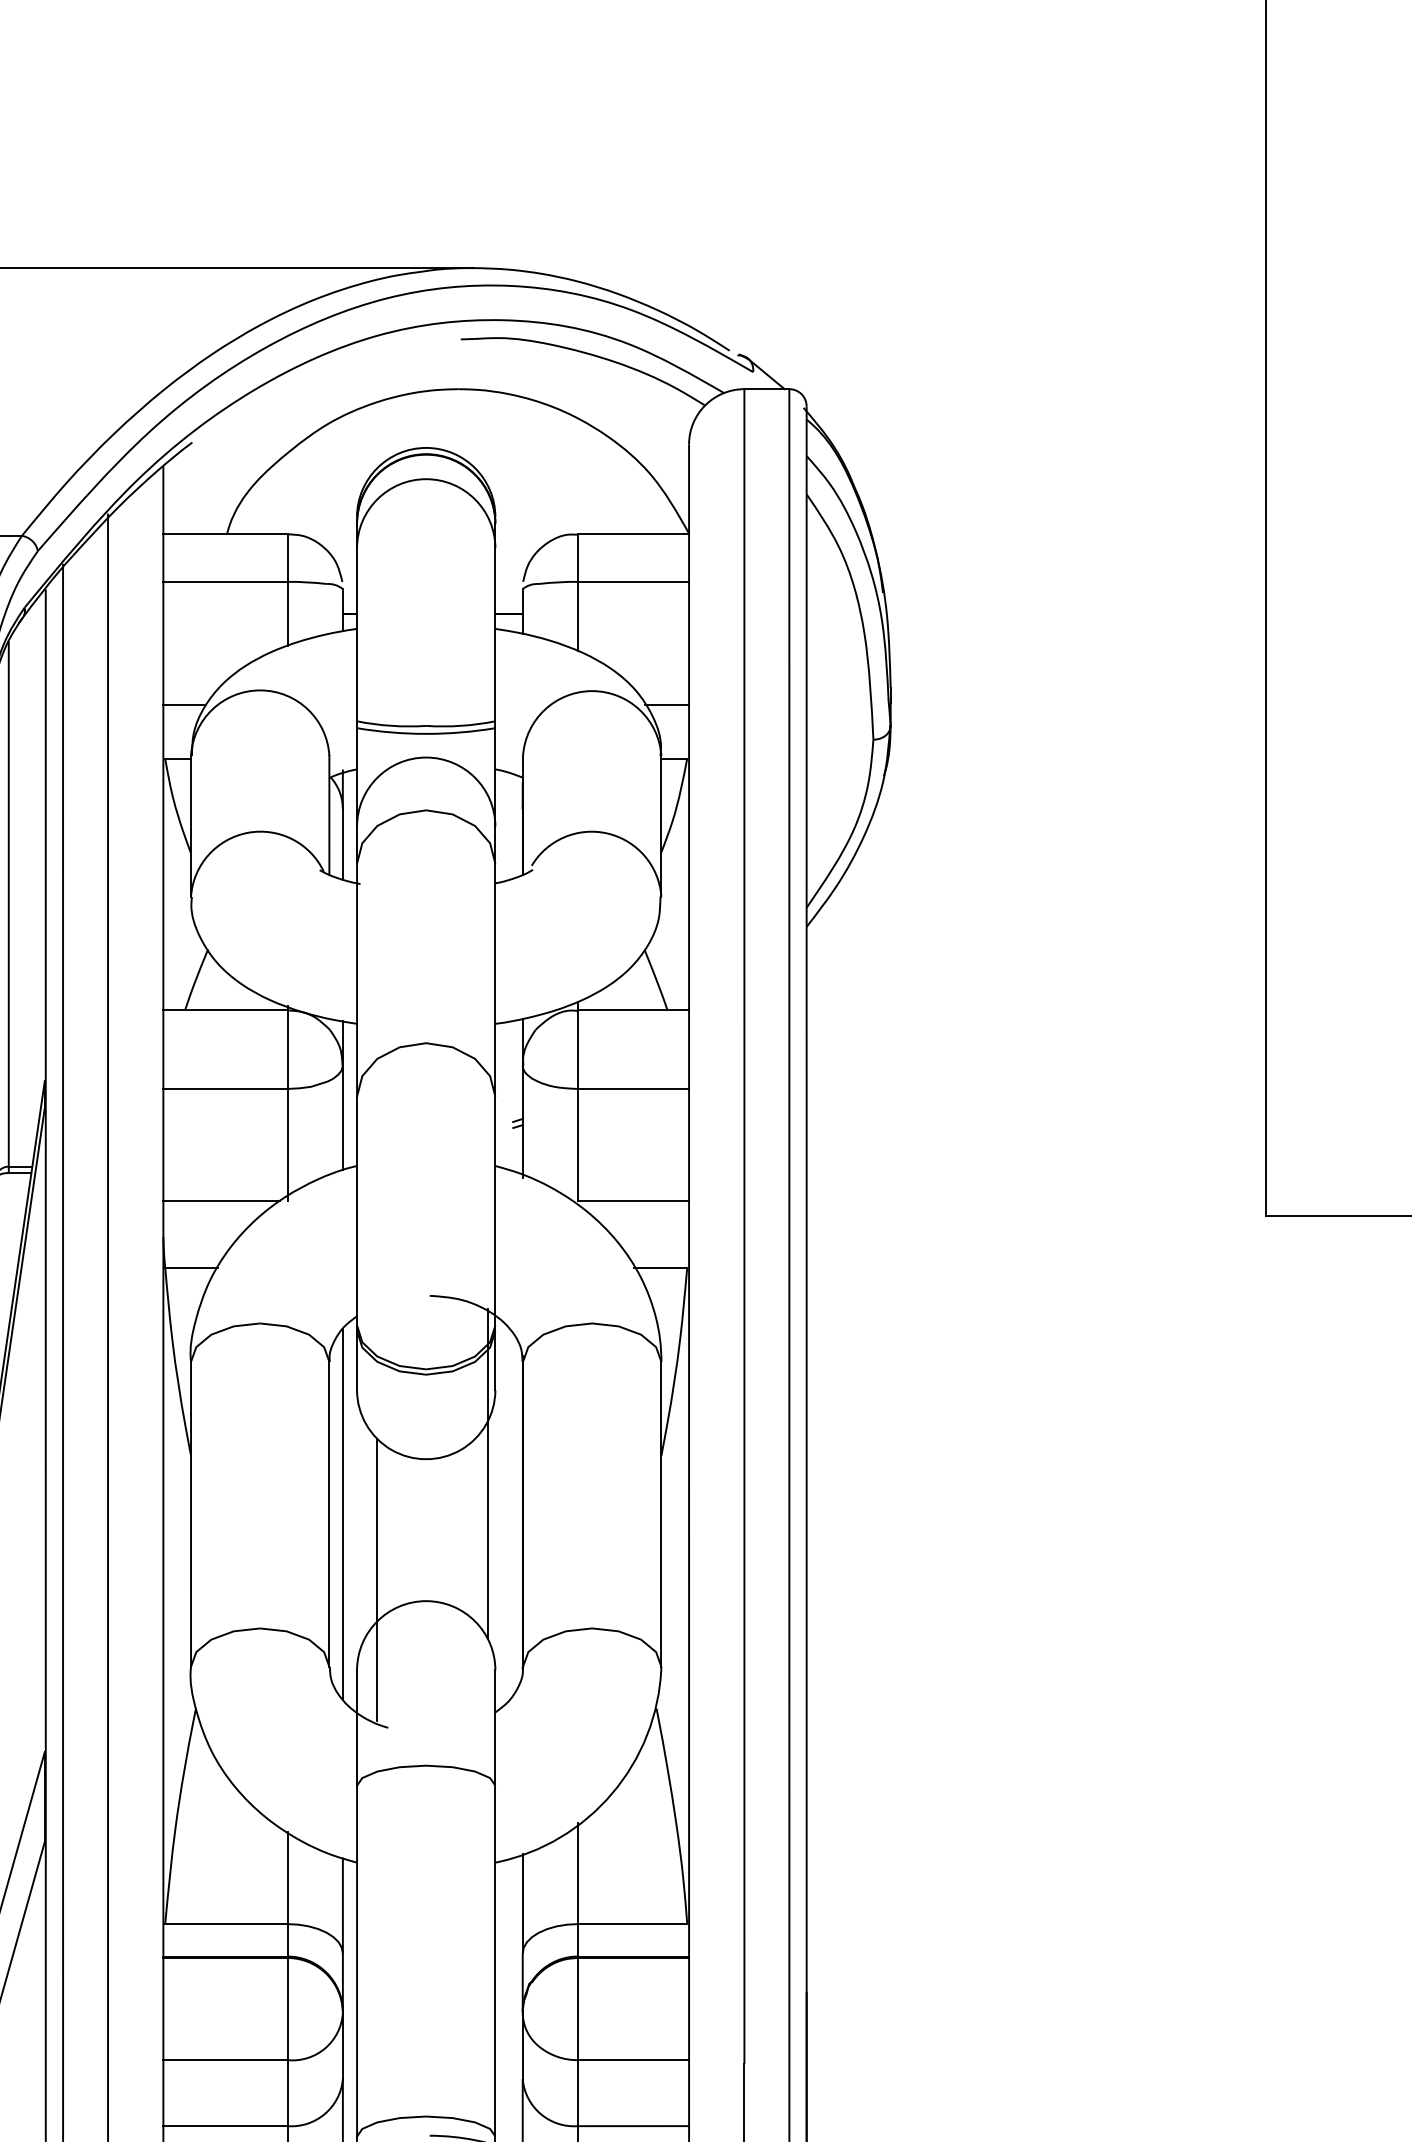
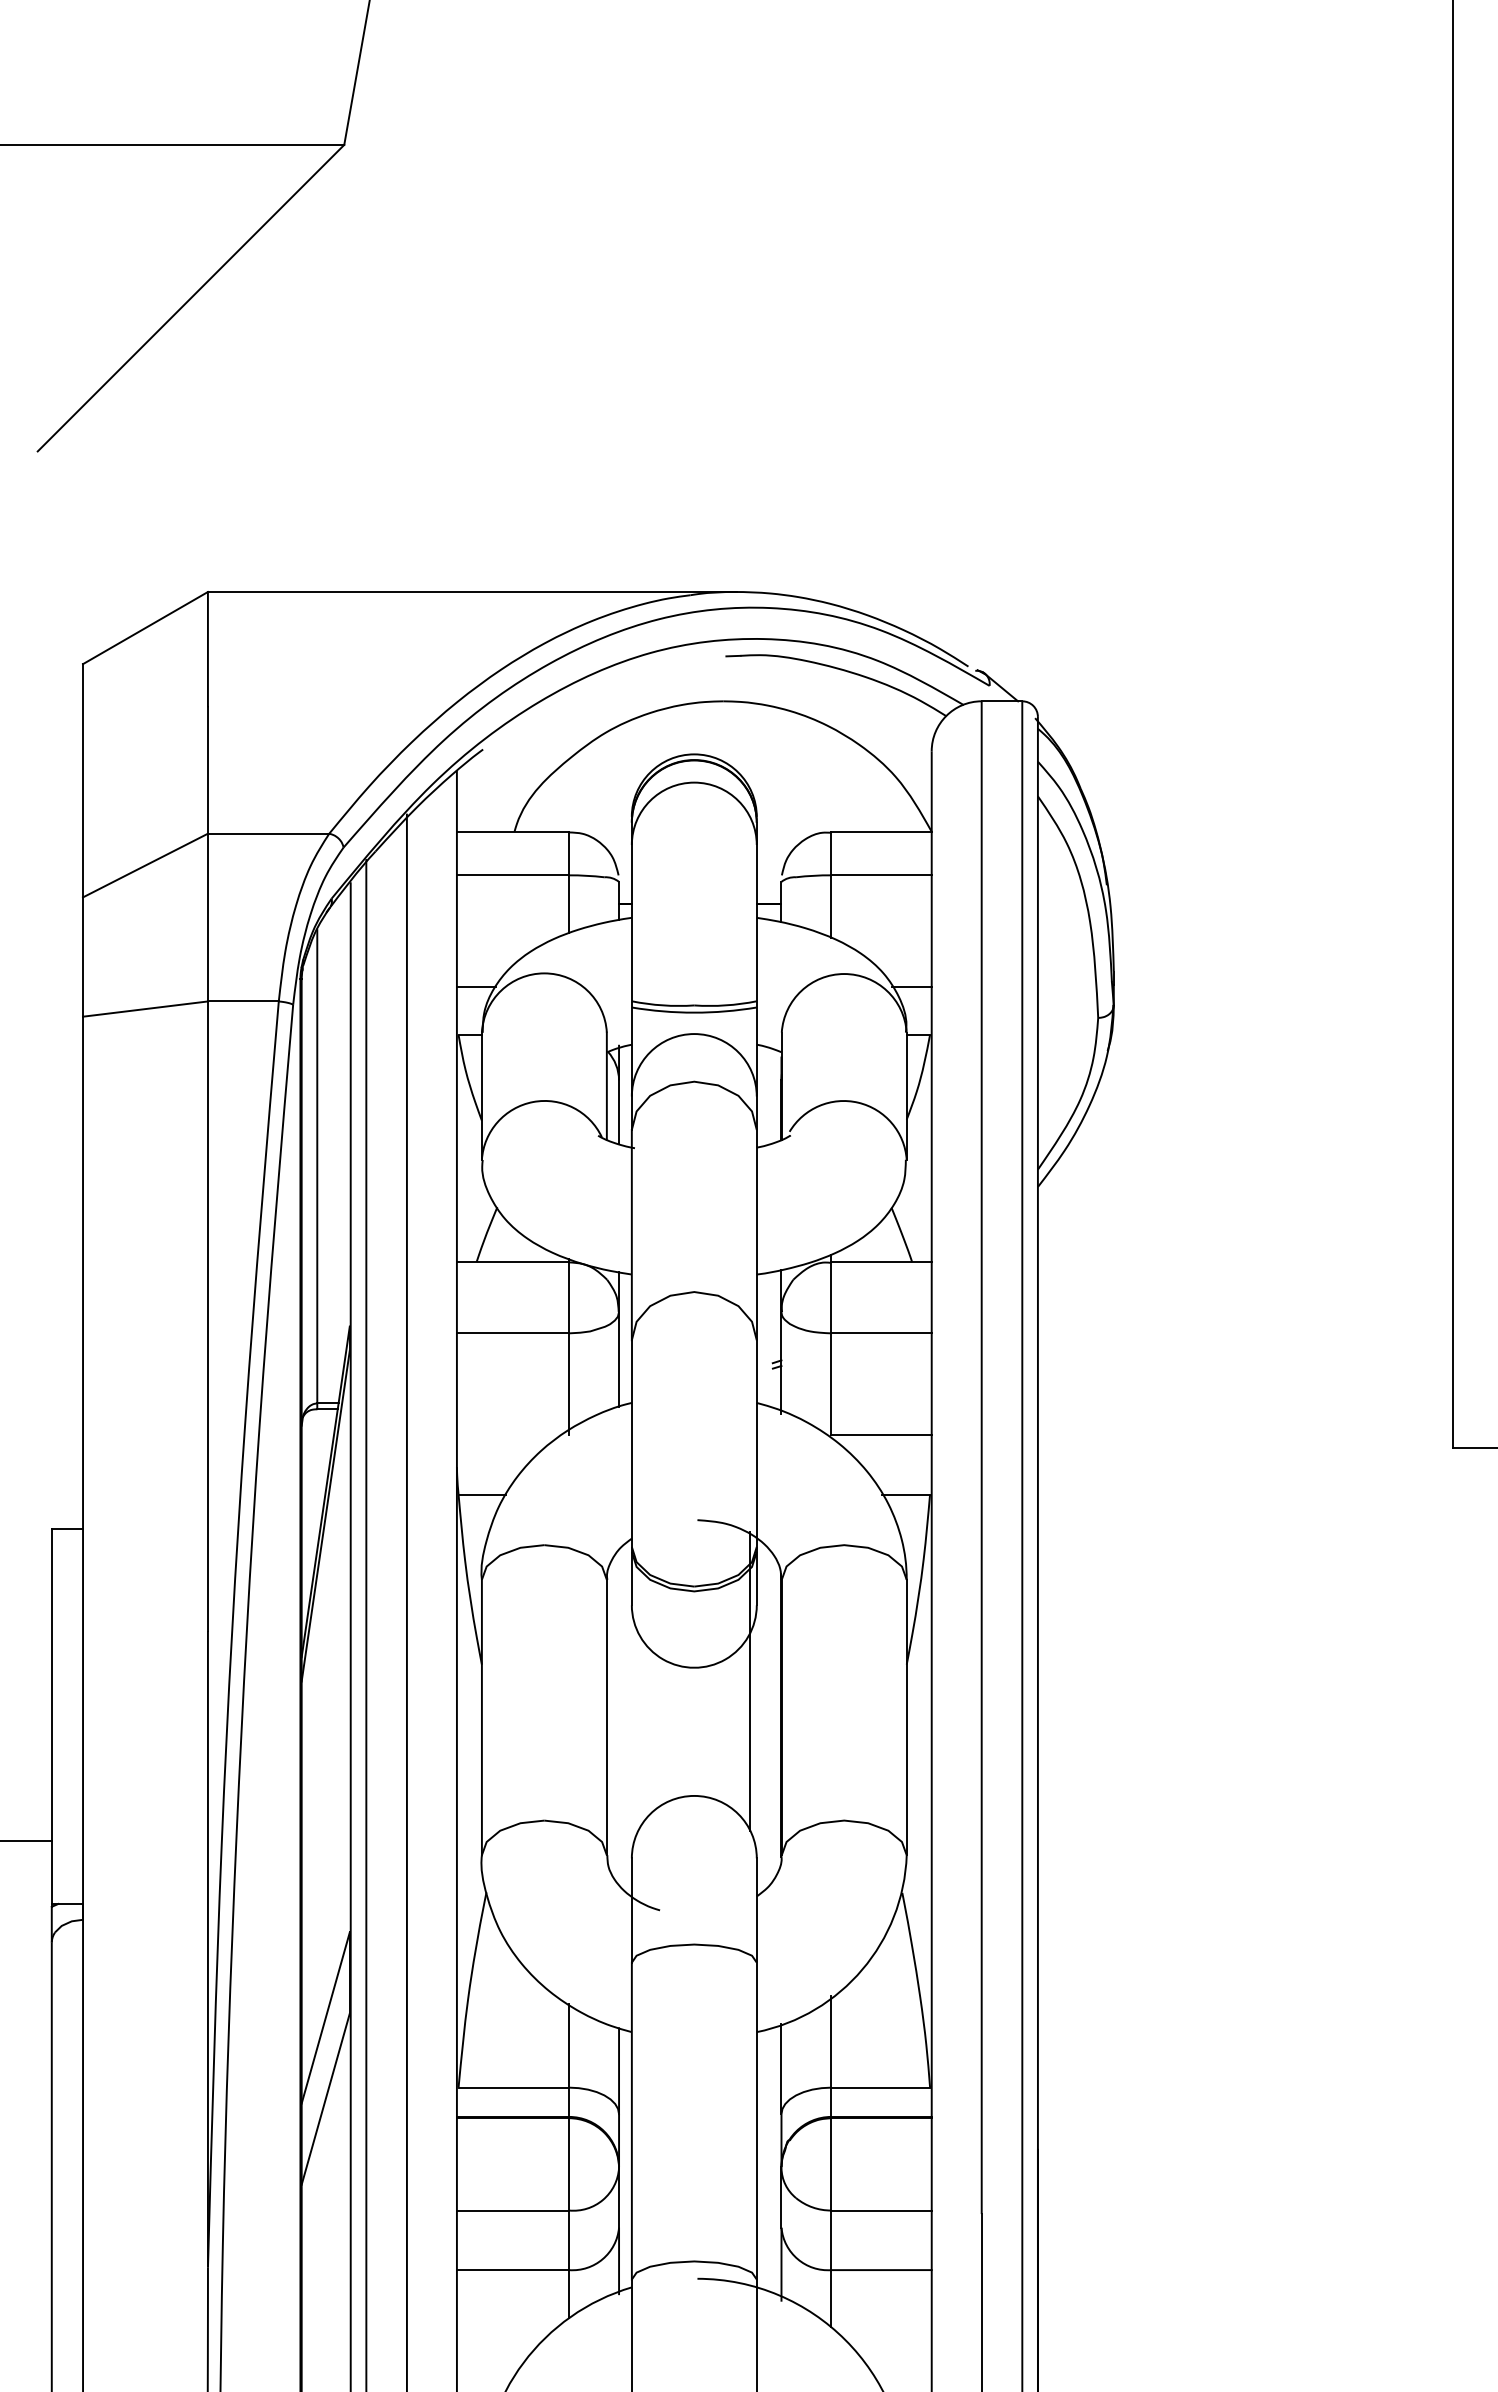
line: (221, 1200) -> (509, 1434), removed
line: (343, 1514) -> (619, 1717), removed
line: (377, 1579) -> (650, 1776), removed

